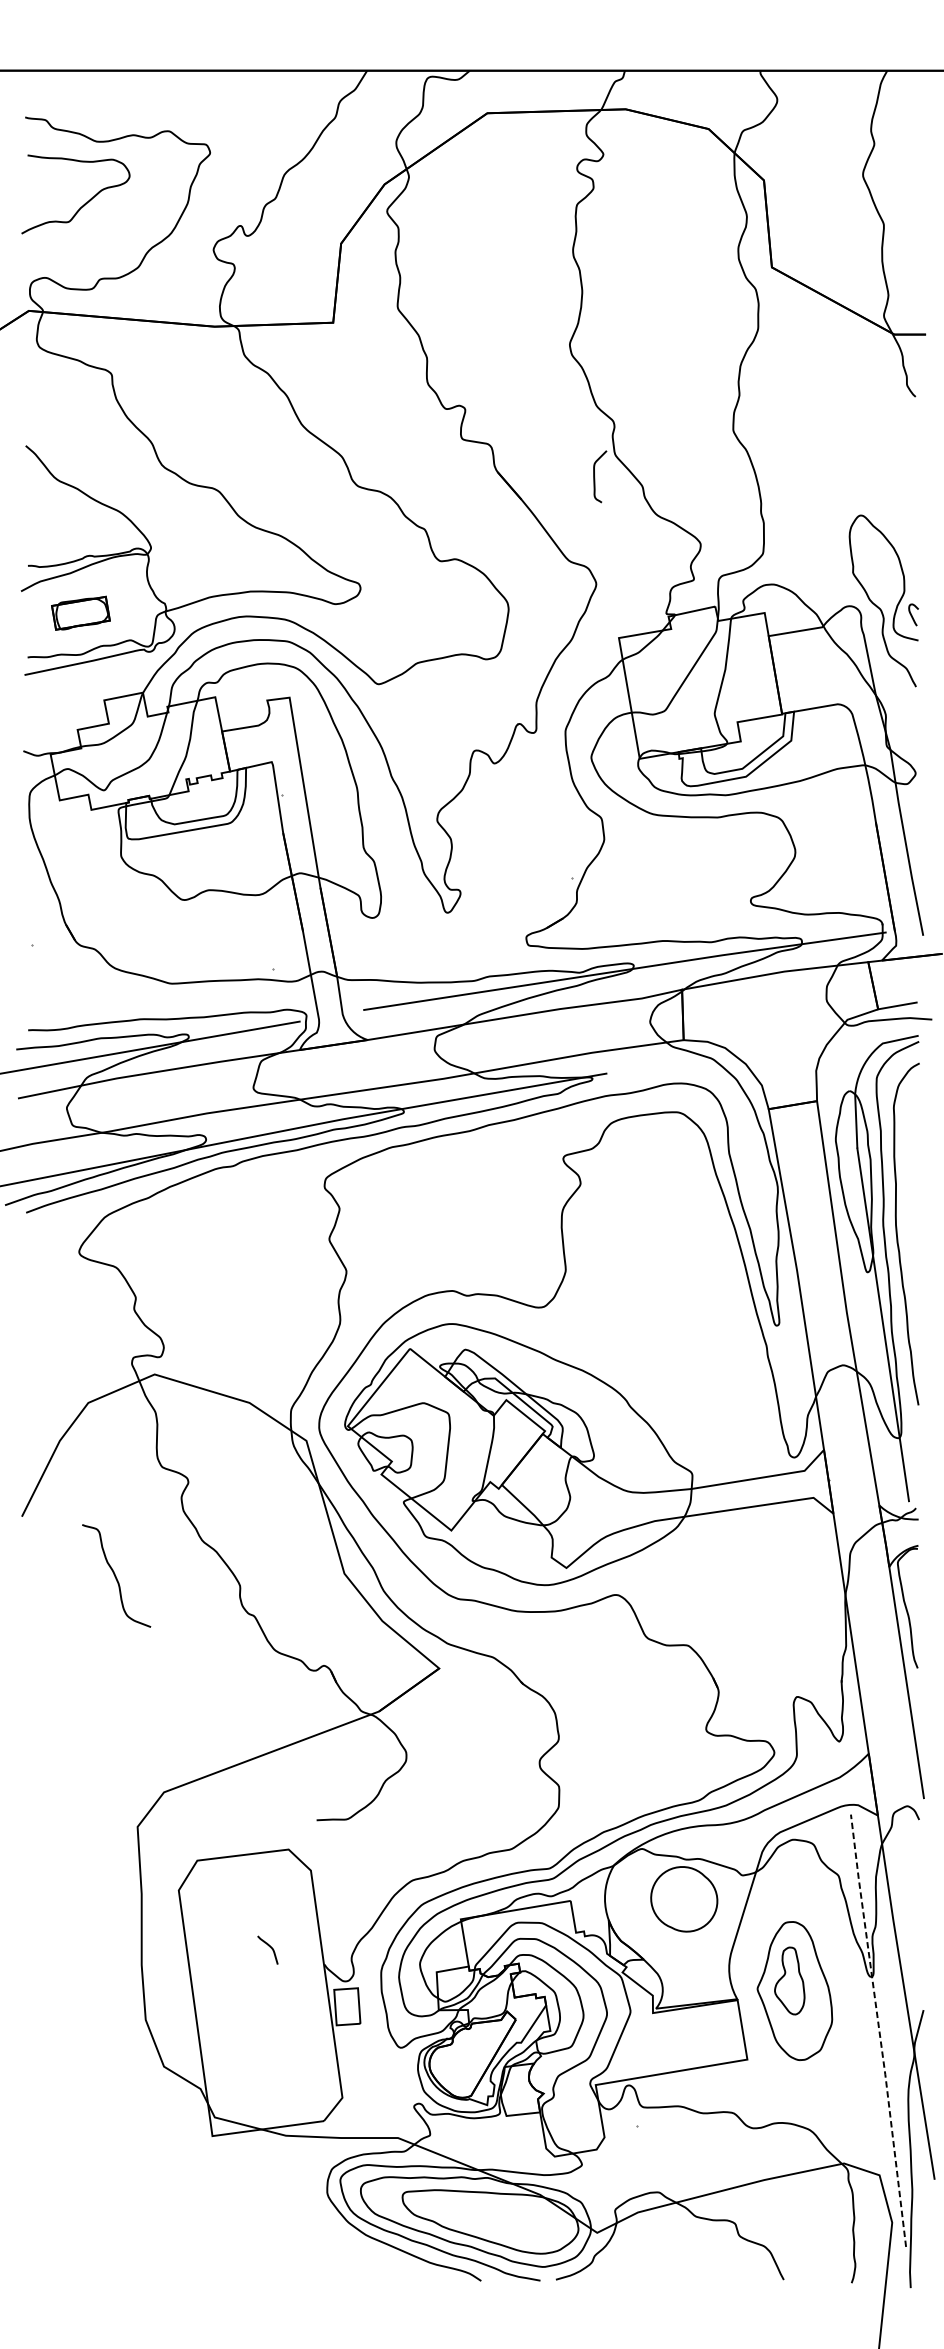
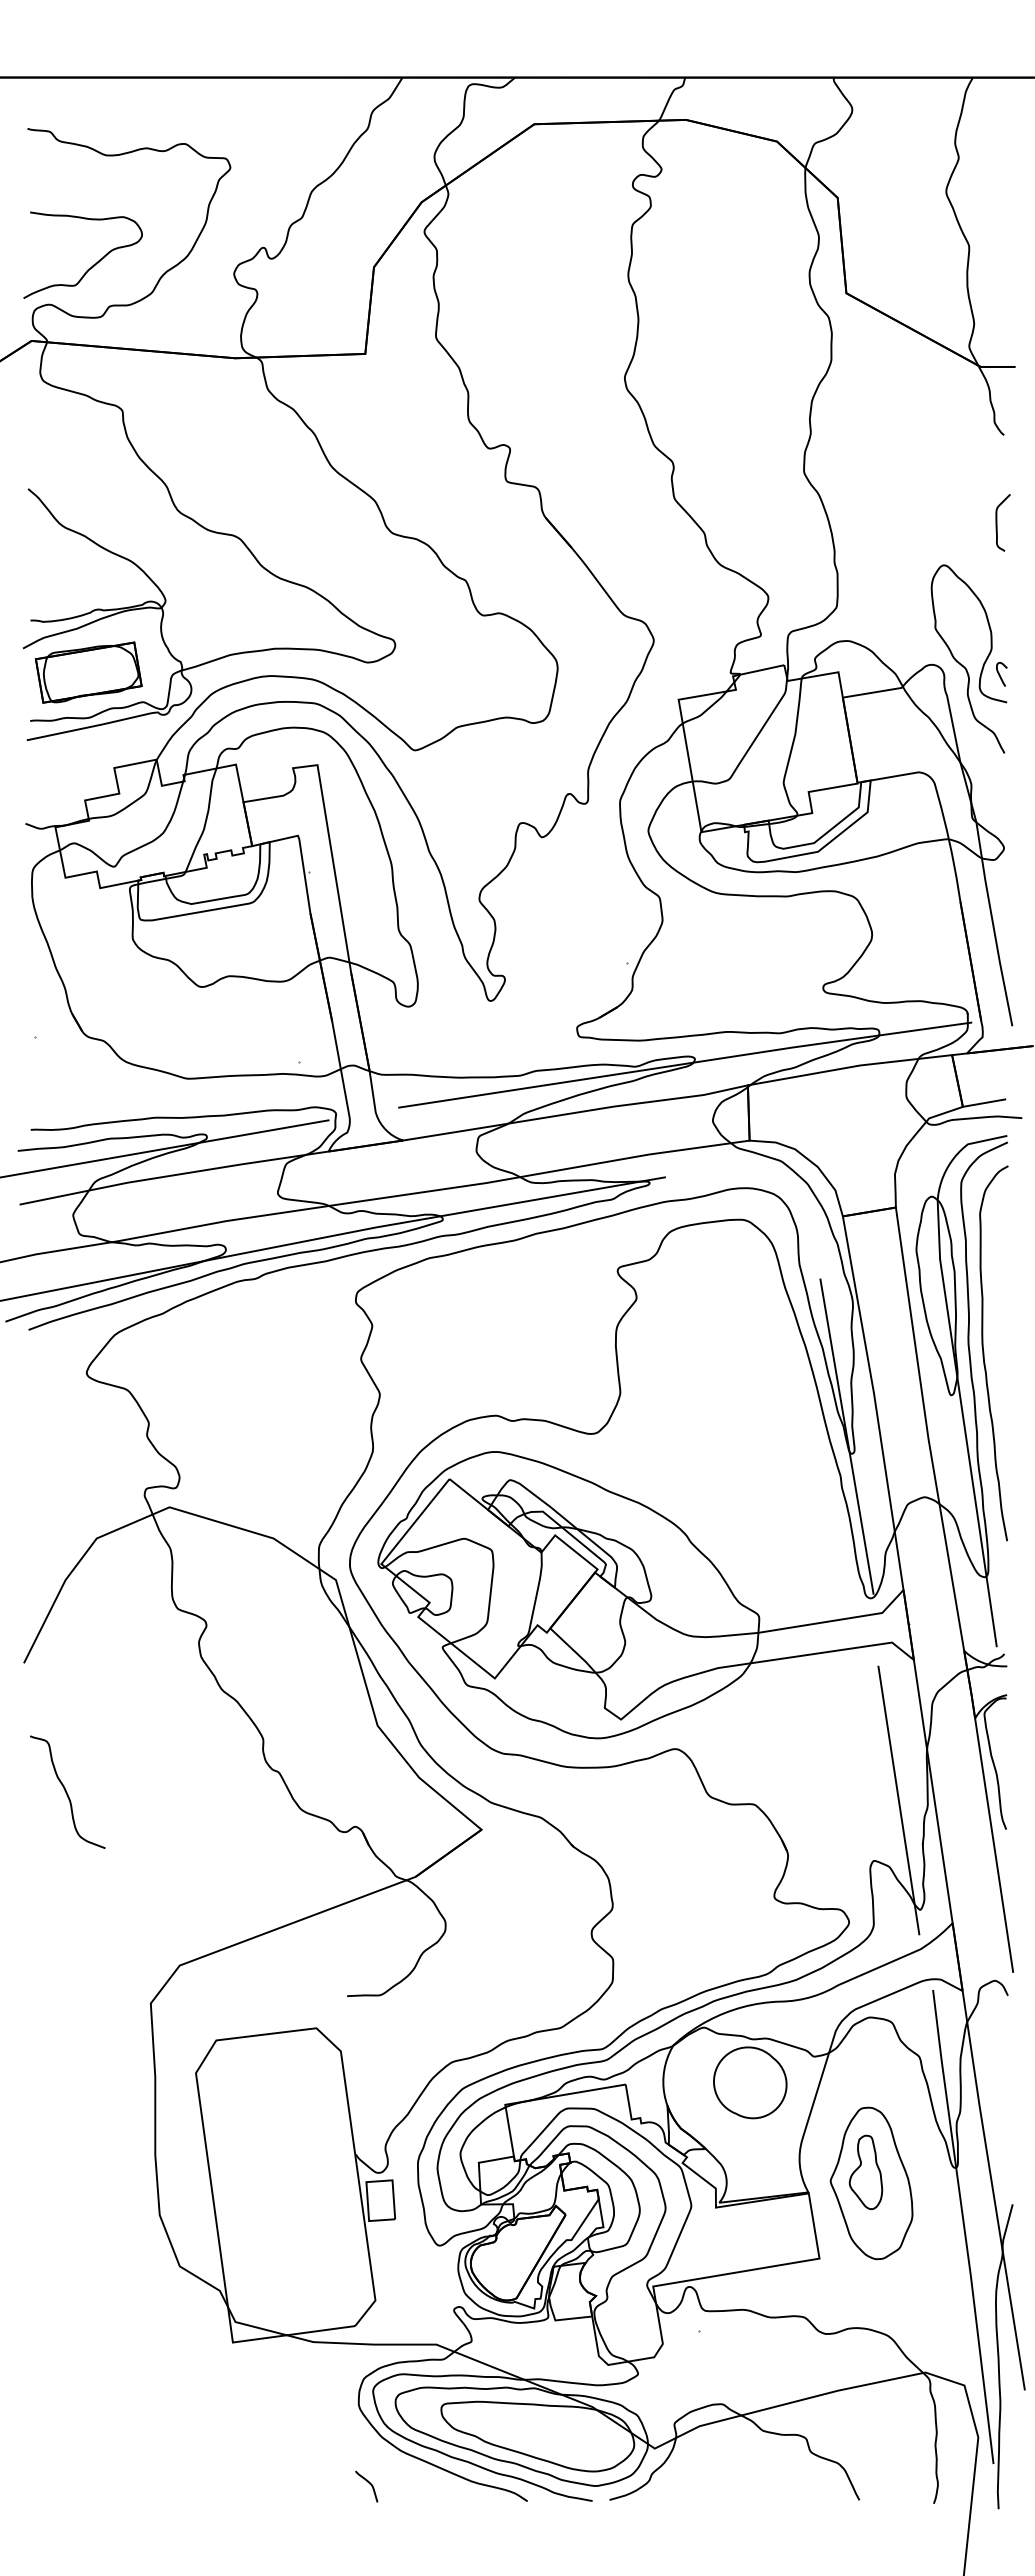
curve: (85, 202) -> (93, 264), moved
curve: (595, 476) -> (997, 522), moved
part: (80, 613) -> (88, 672), size x1.67
line: (772, 1309) -> (846, 1436), added
curve: (115, 1575) -> (66, 1791), moved
line: (819, 1641) -> (898, 1800), added
curve: (269, 1947) -> (368, 2483), moved
line: (879, 2030) -> (964, 2226), dashed -> solid

